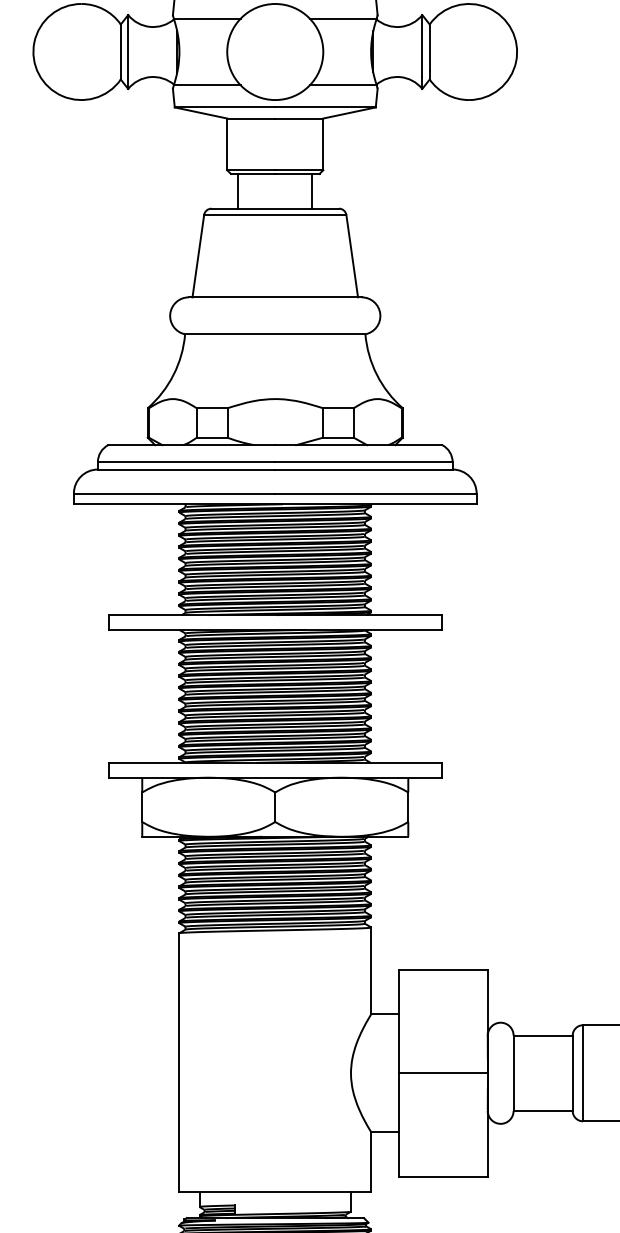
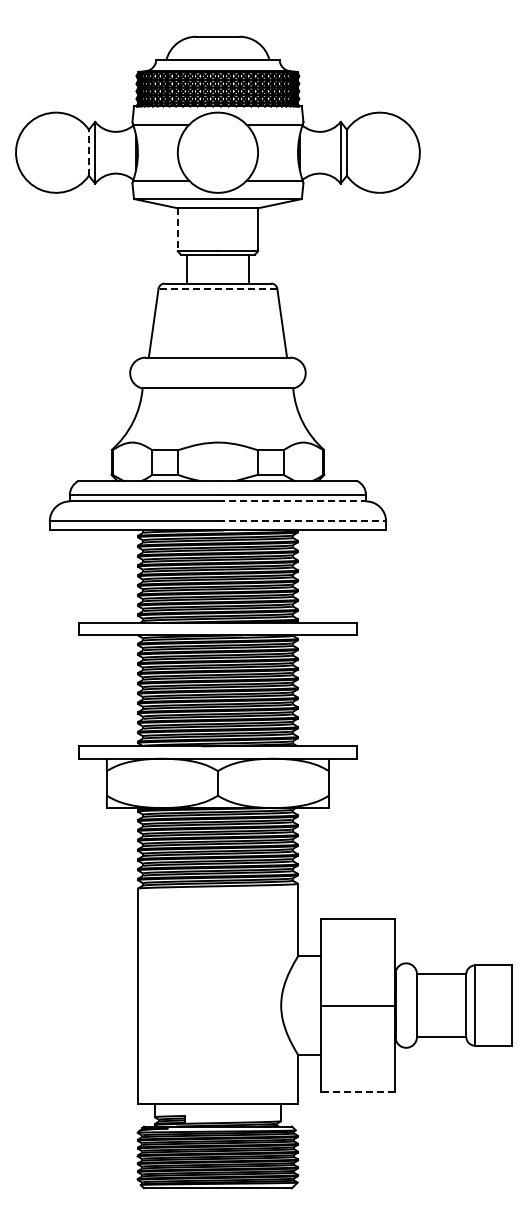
line: (120, 51) -> (88, 152), solid -> dashed
line: (226, 143) -> (177, 229), solid -> dashed
line: (274, 214) -> (217, 288), solid -> dashed
line: (364, 469) -> (292, 501), solid -> dashed
line: (376, 493) -> (302, 521), solid -> dashed
line: (442, 1176) -> (357, 1091), solid -> dashed

